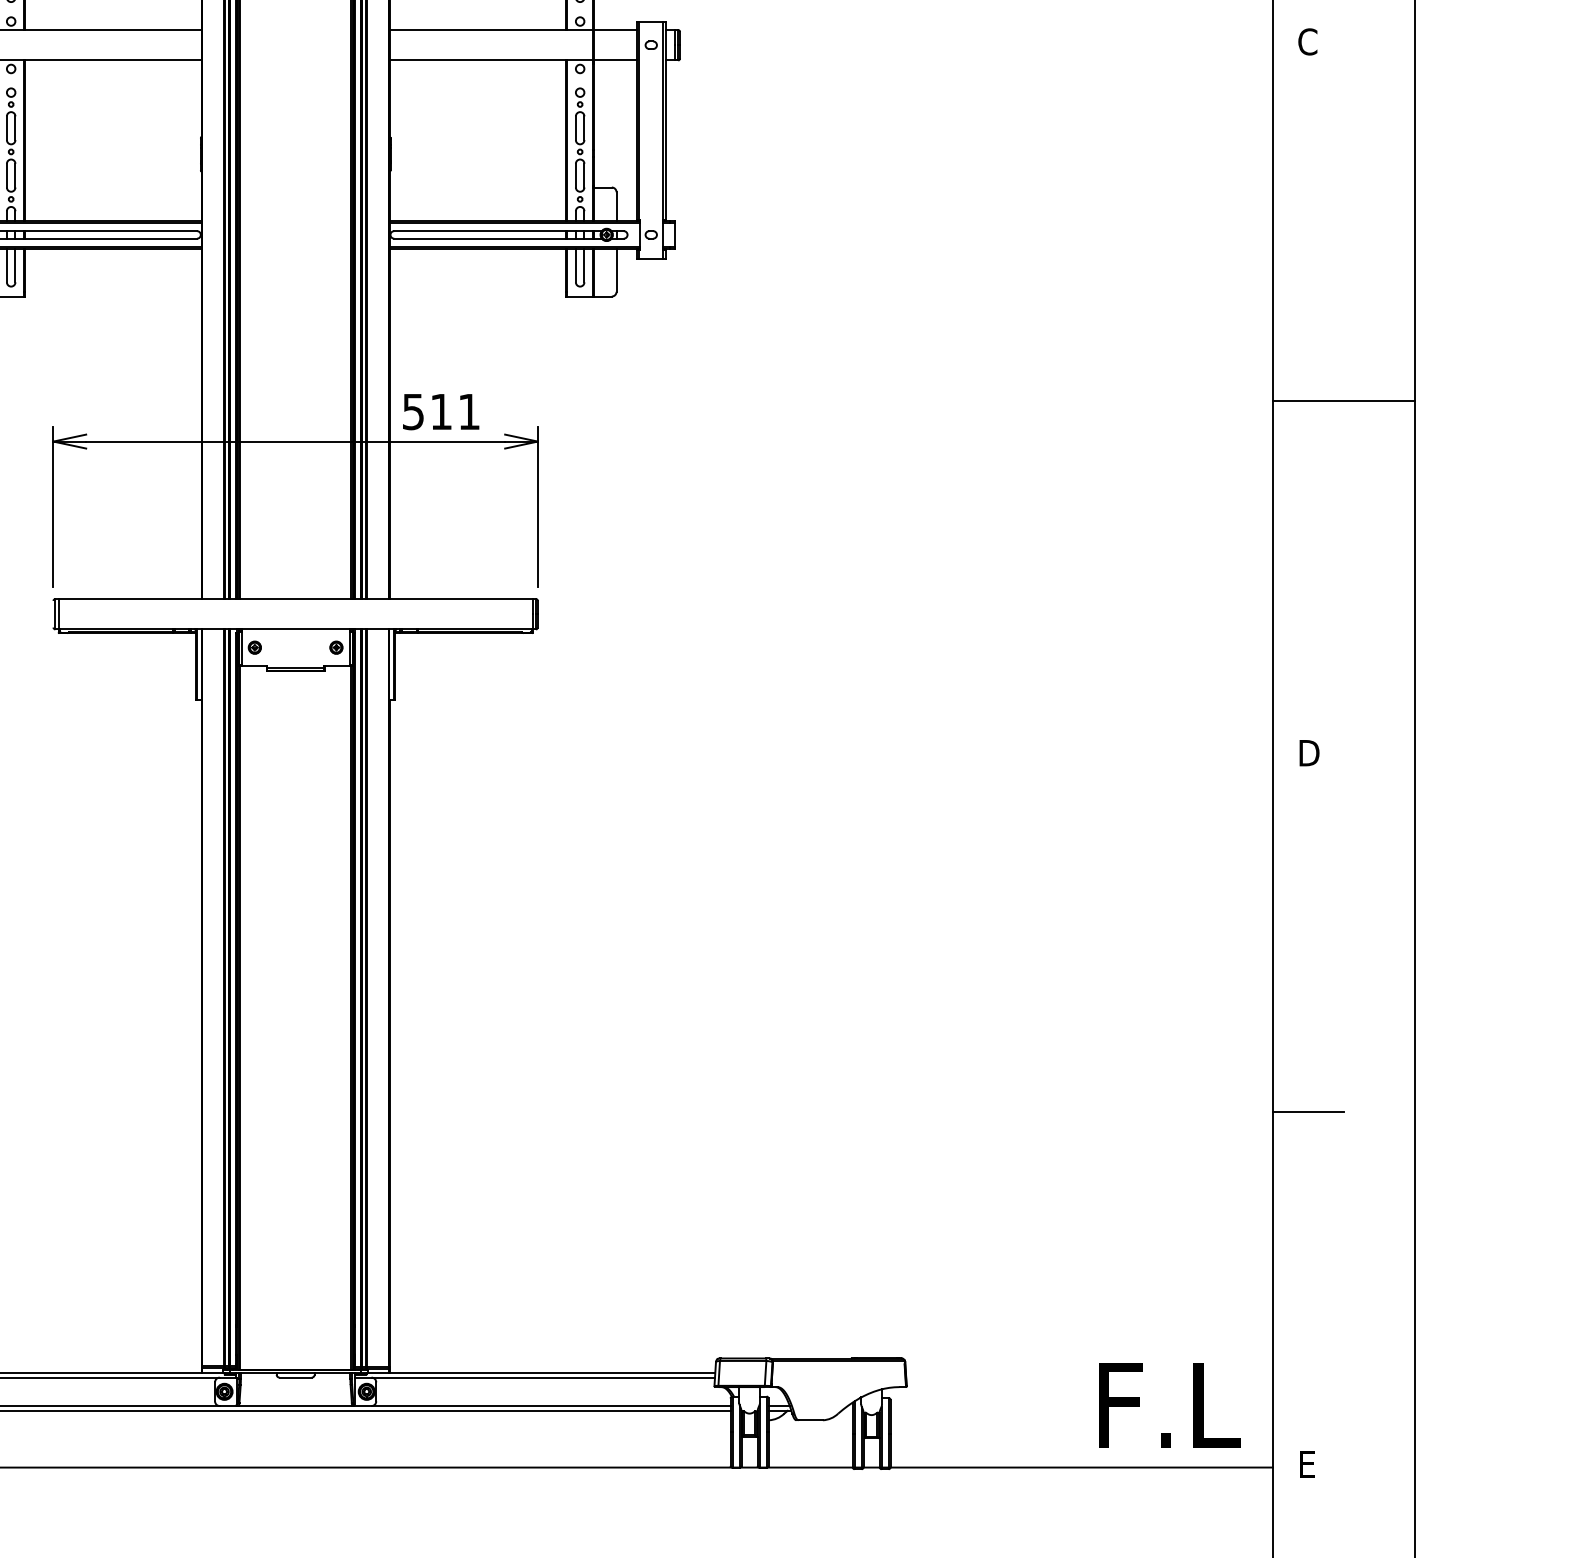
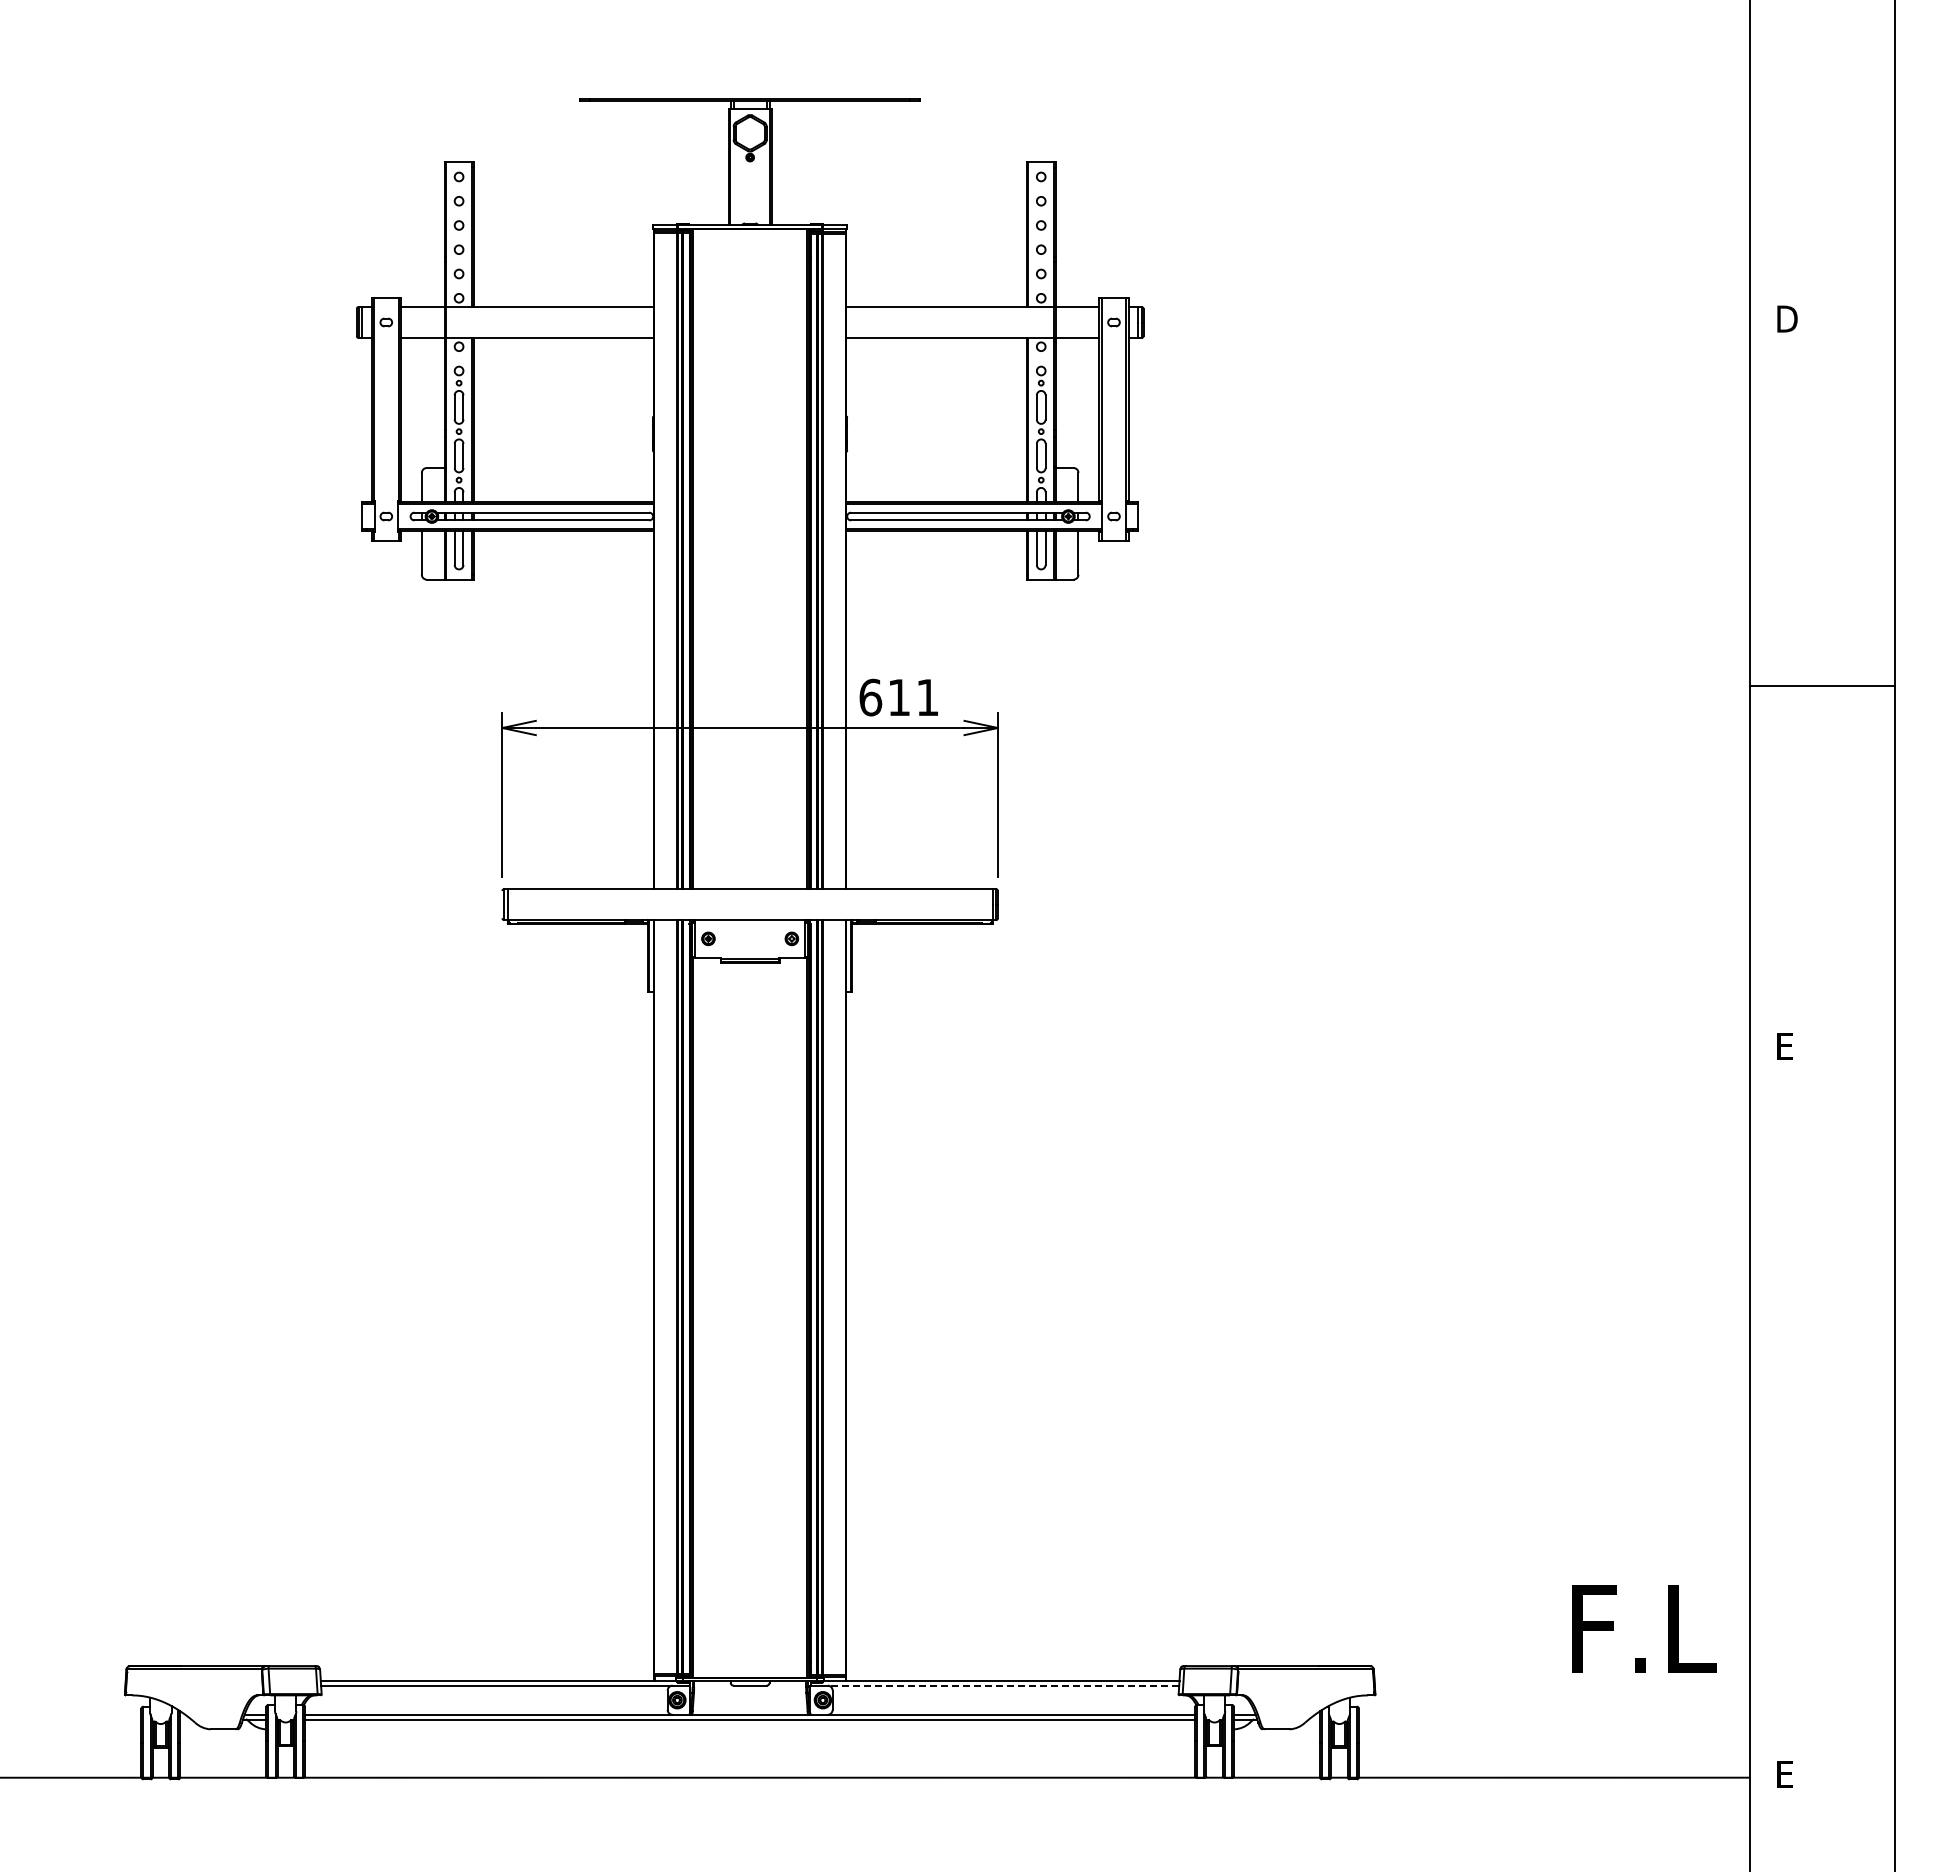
text: (1308, 42) -> (1786, 319), C -> D
text: (413, 411) -> (870, 697), 511 -> 611
text: (1309, 752) -> (1787, 1046), D -> E
line: (1307, 1111) -> (1785, 1413), removed
line: (543, 1377) -> (1003, 1685), solid -> dashed
text: (1169, 1404) -> (1644, 1628), moved

